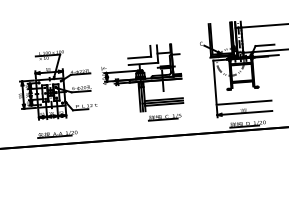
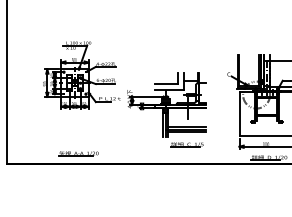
part: (56, 84) -> (81, 75), moved

